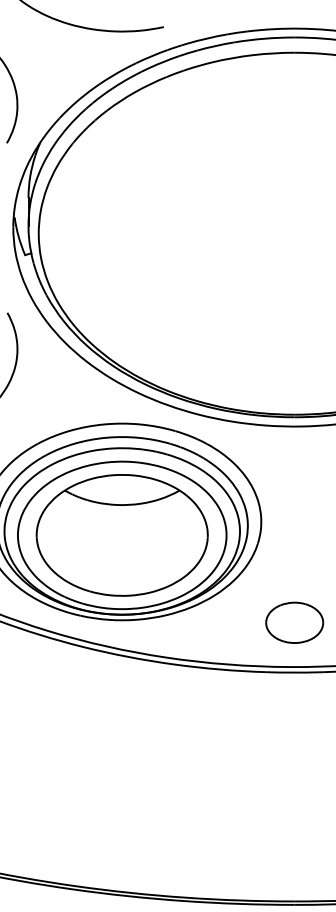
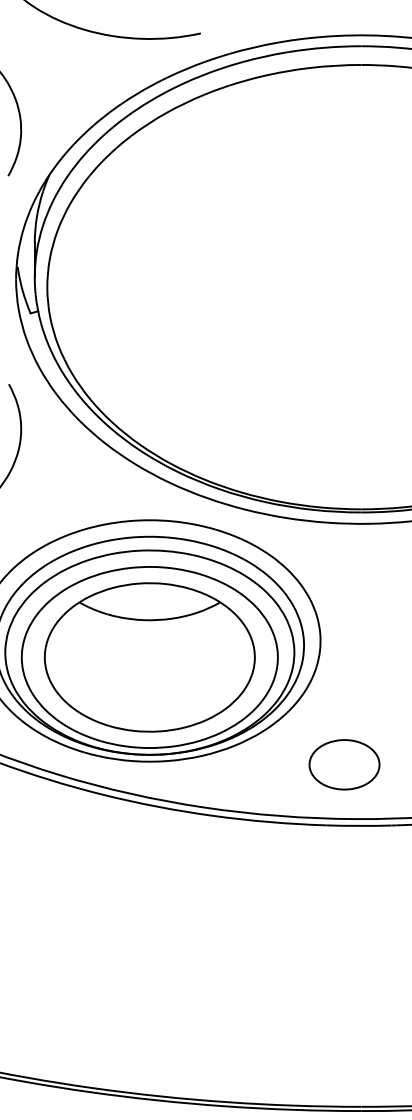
part: (294, 622) -> (344, 764), moved

